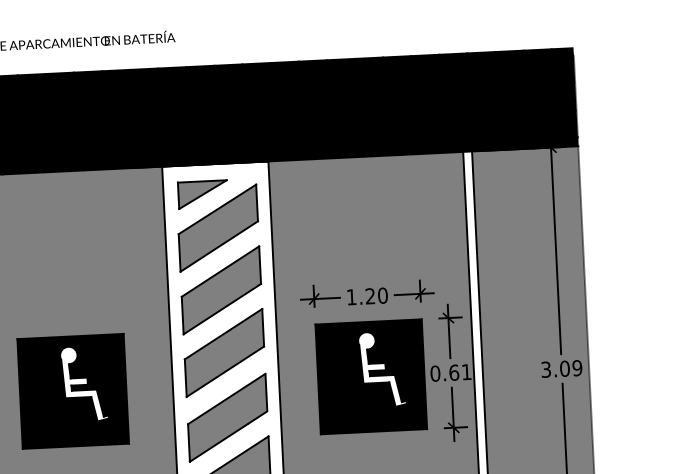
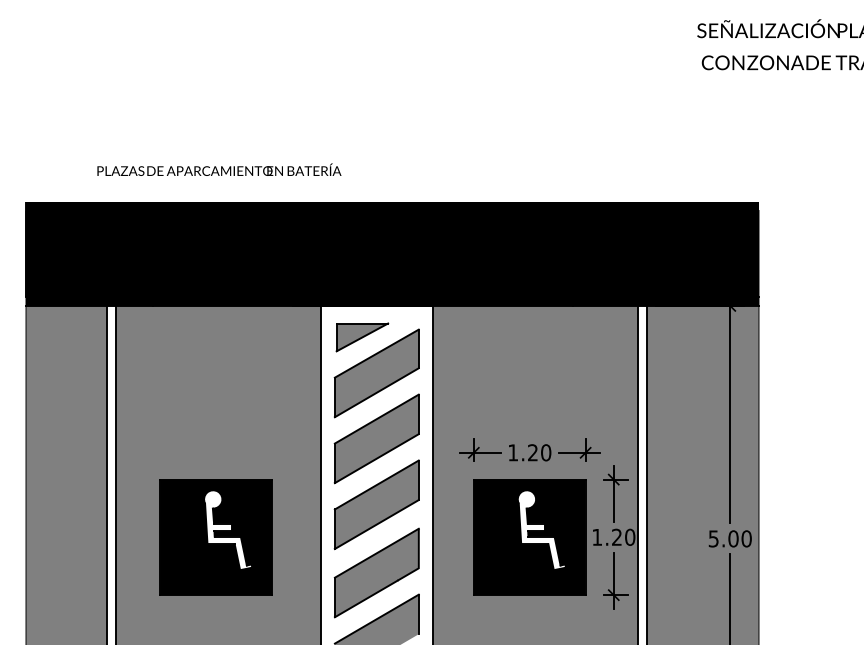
text: (562, 368) -> (730, 538), 3.09 -> 5.00
text: (450, 372) -> (613, 536), 0.61 -> 1.20

